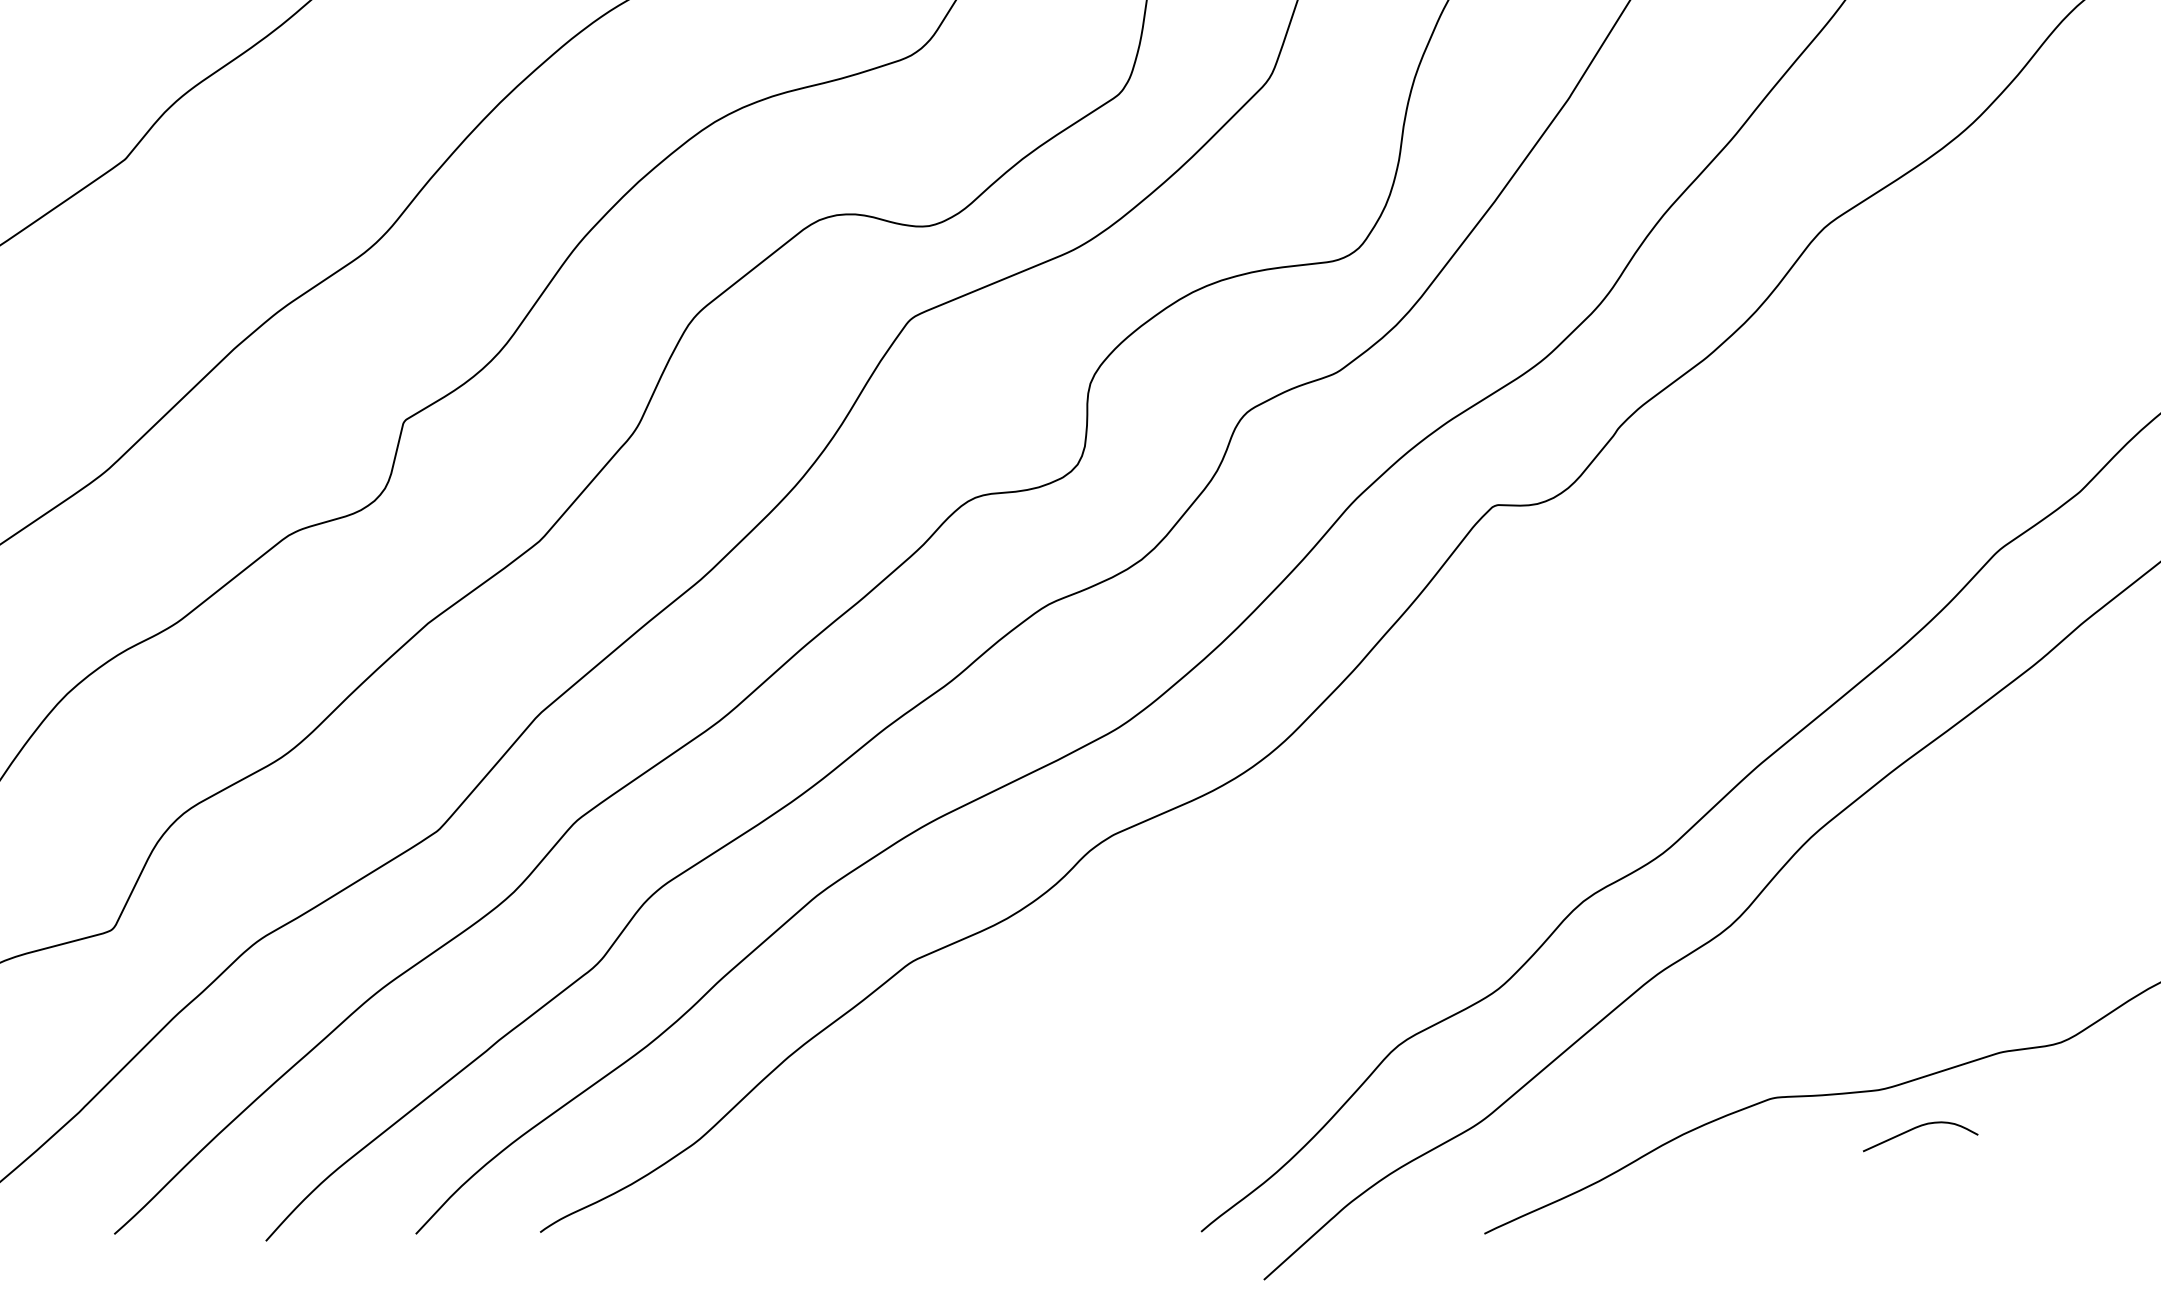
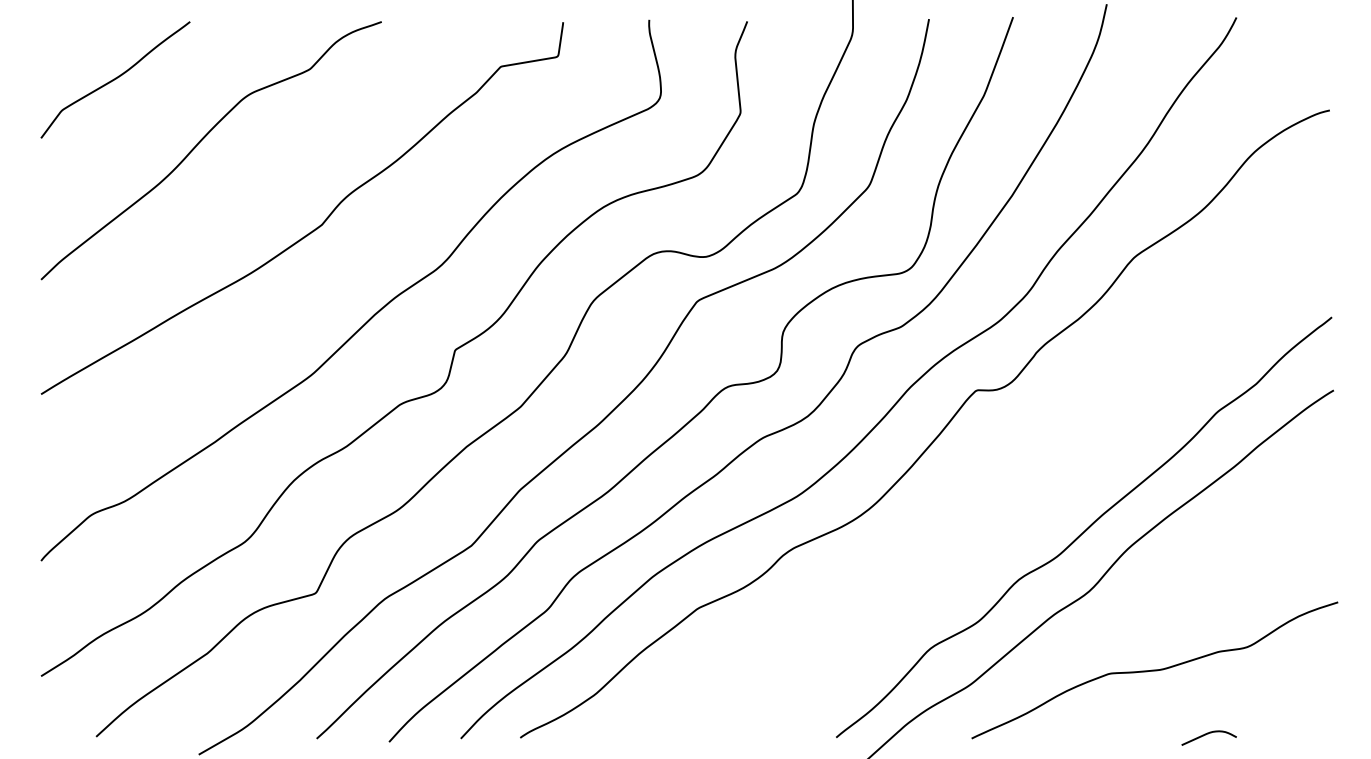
curve: (1919, 1129) -> (1208, 734), moved

